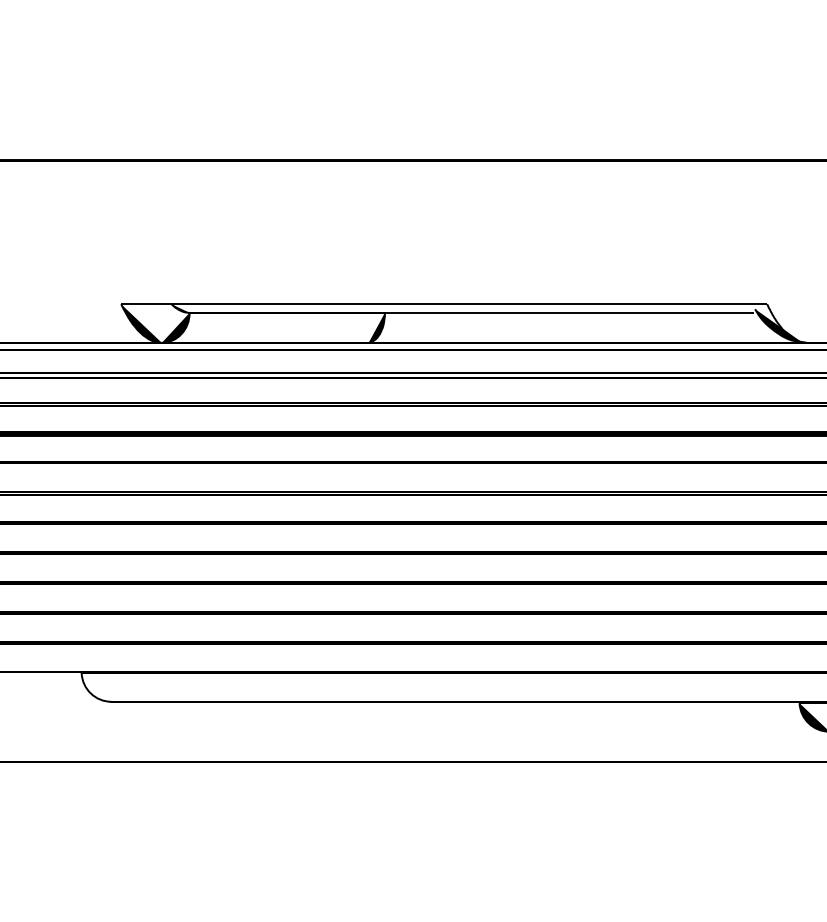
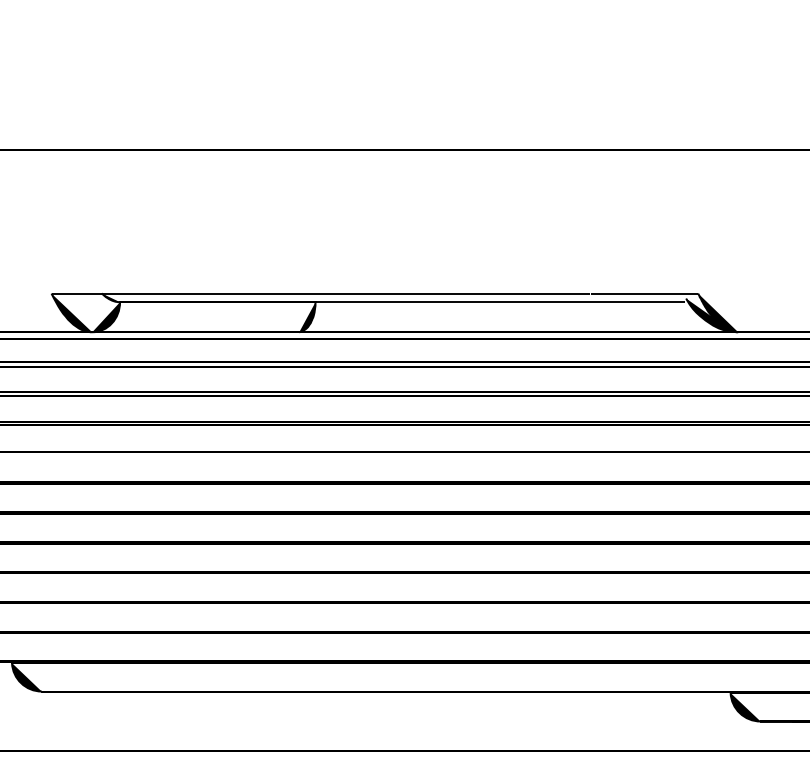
fill: (787, 323) -> (718, 312), added
fill: (96, 687) -> (26, 677), added

